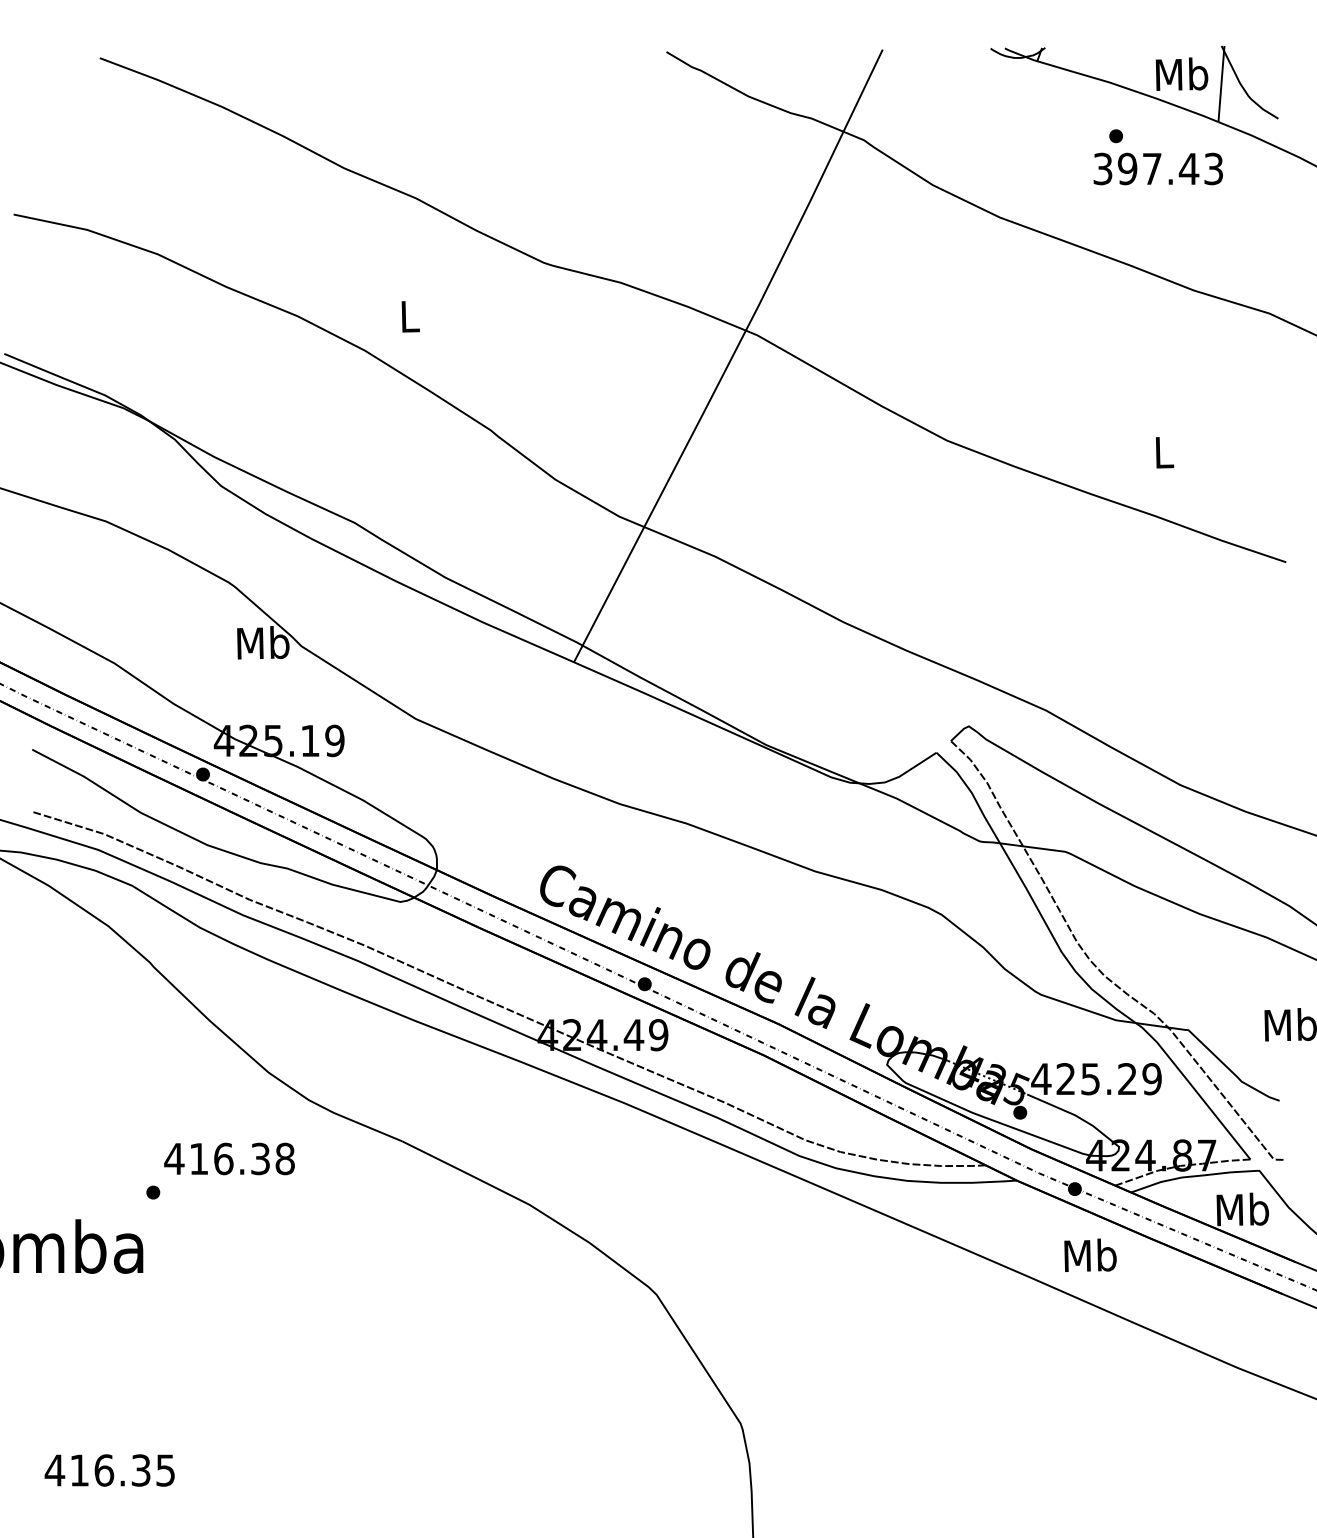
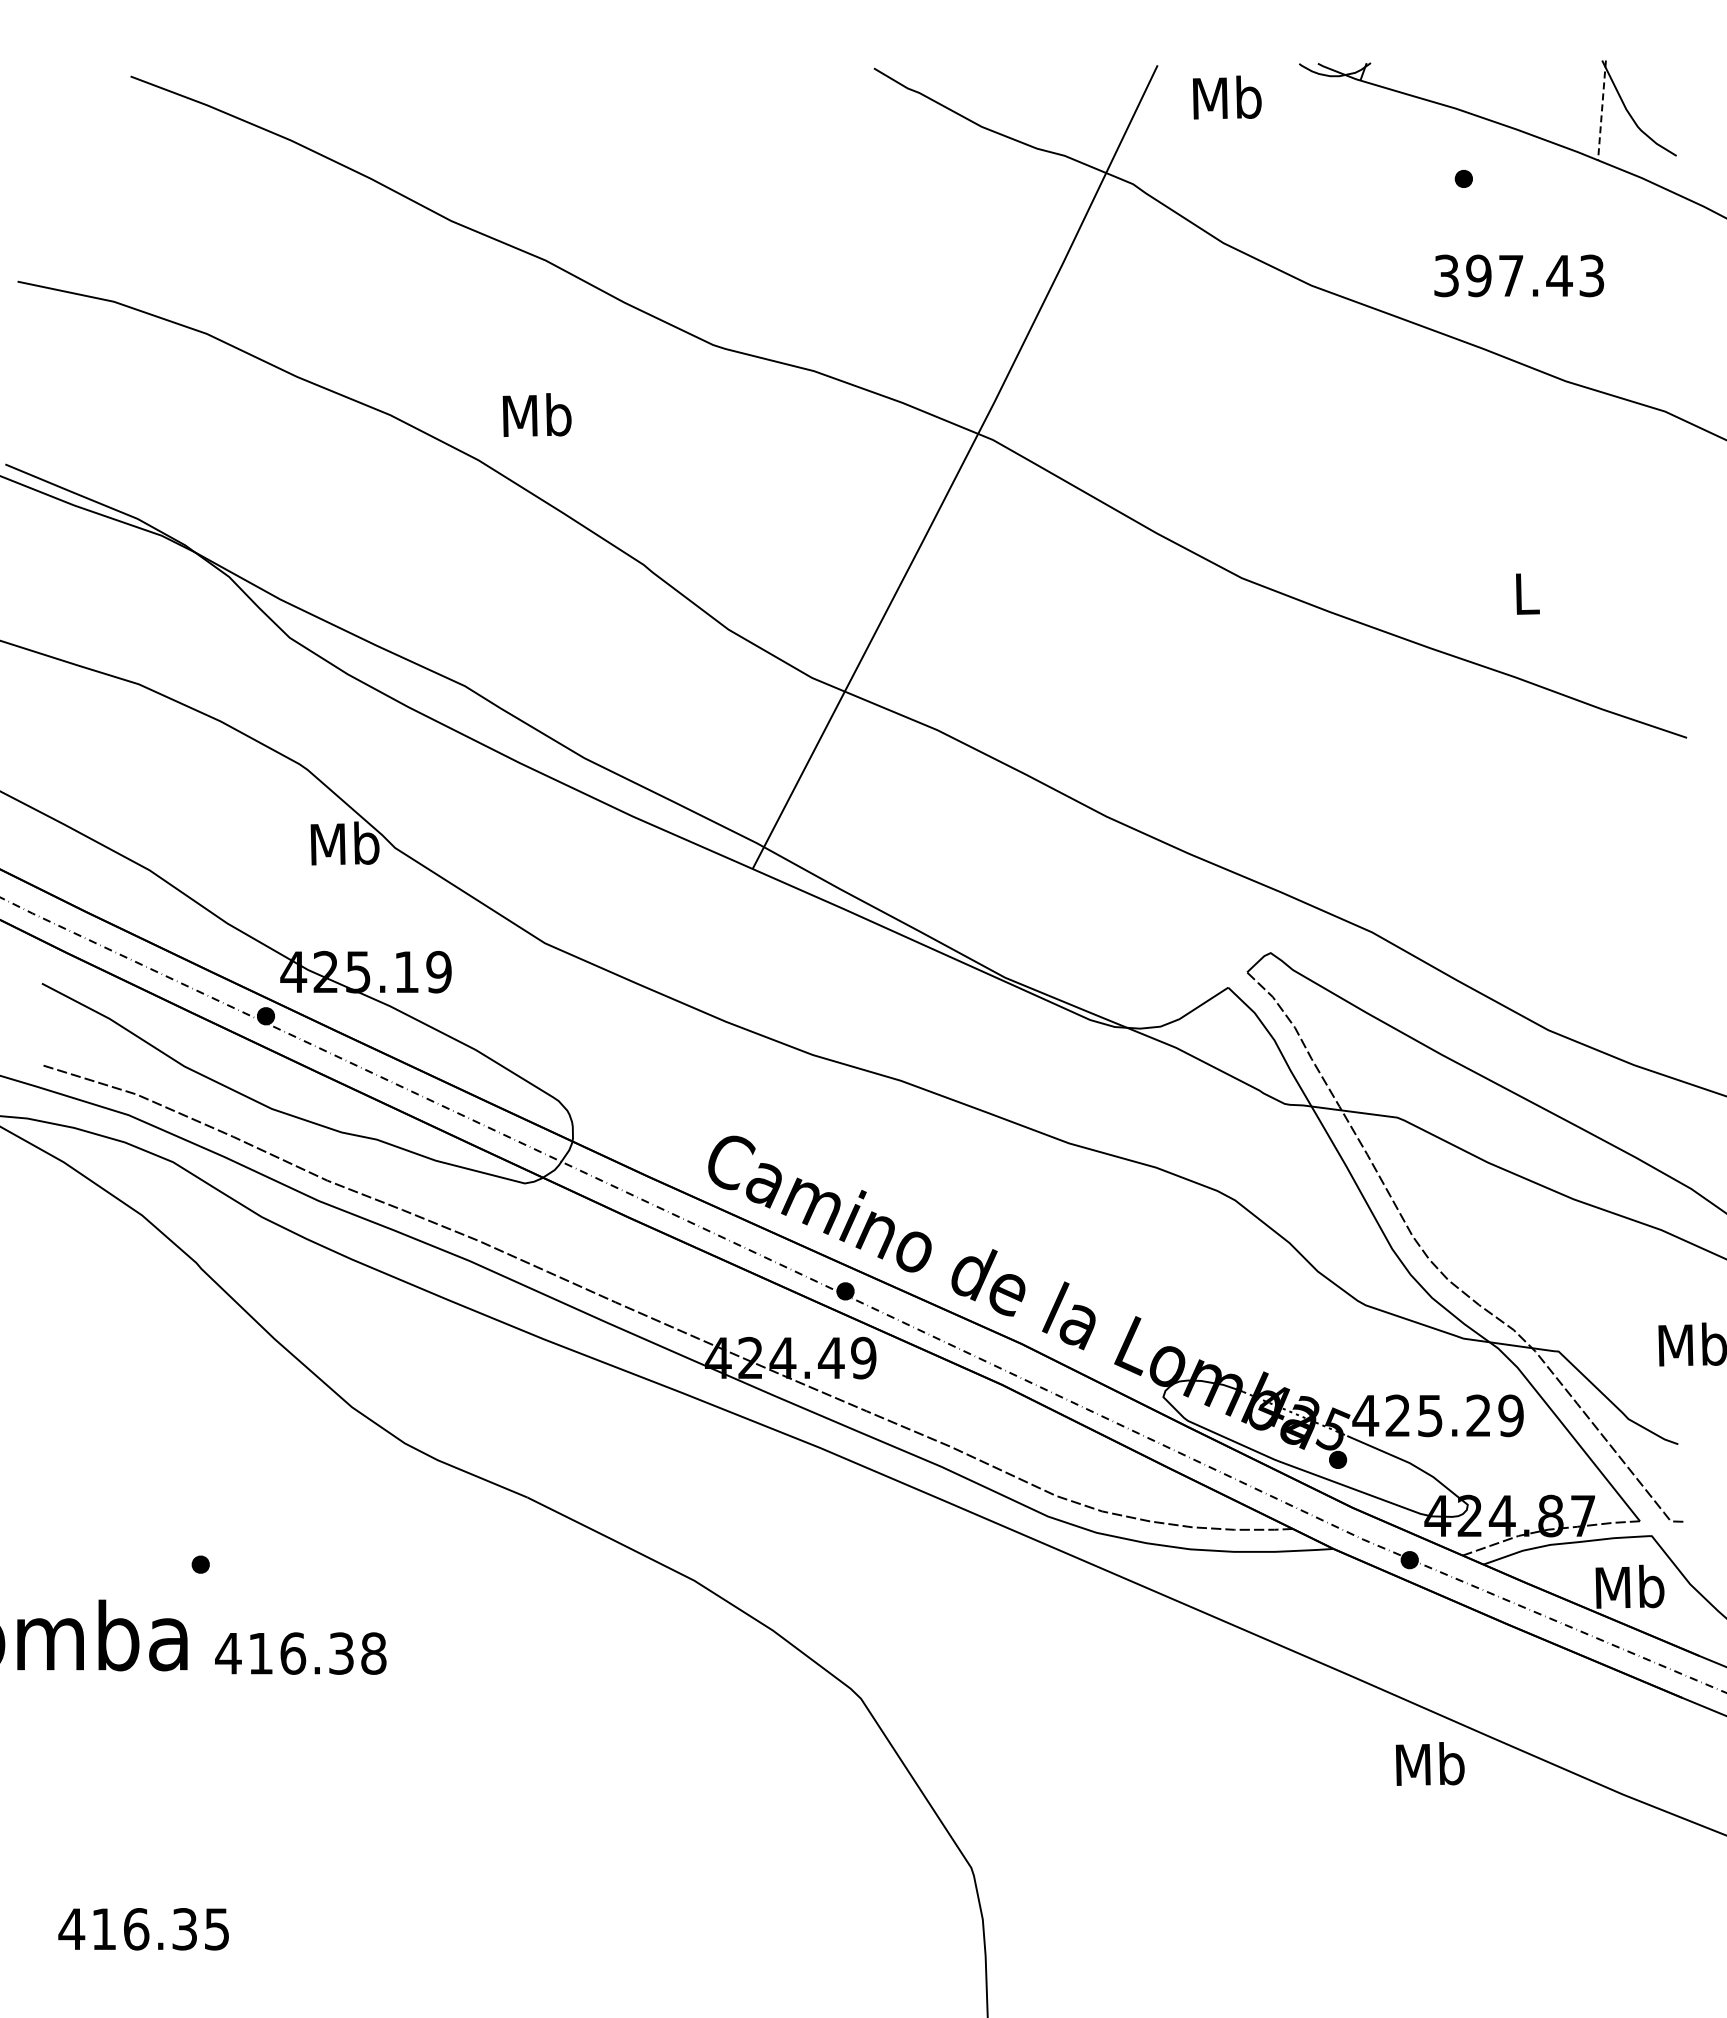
text: (1182, 74) -> (1227, 97), moved
line: (1221, 83) -> (1602, 109), solid -> dashed
text: (1158, 168) -> (1519, 275), moved
text: (409, 315) -> (536, 414), L -> Mb
text: (229, 1158) -> (300, 1653), moved
text: (1090, 1254) -> (1430, 1763), moved

